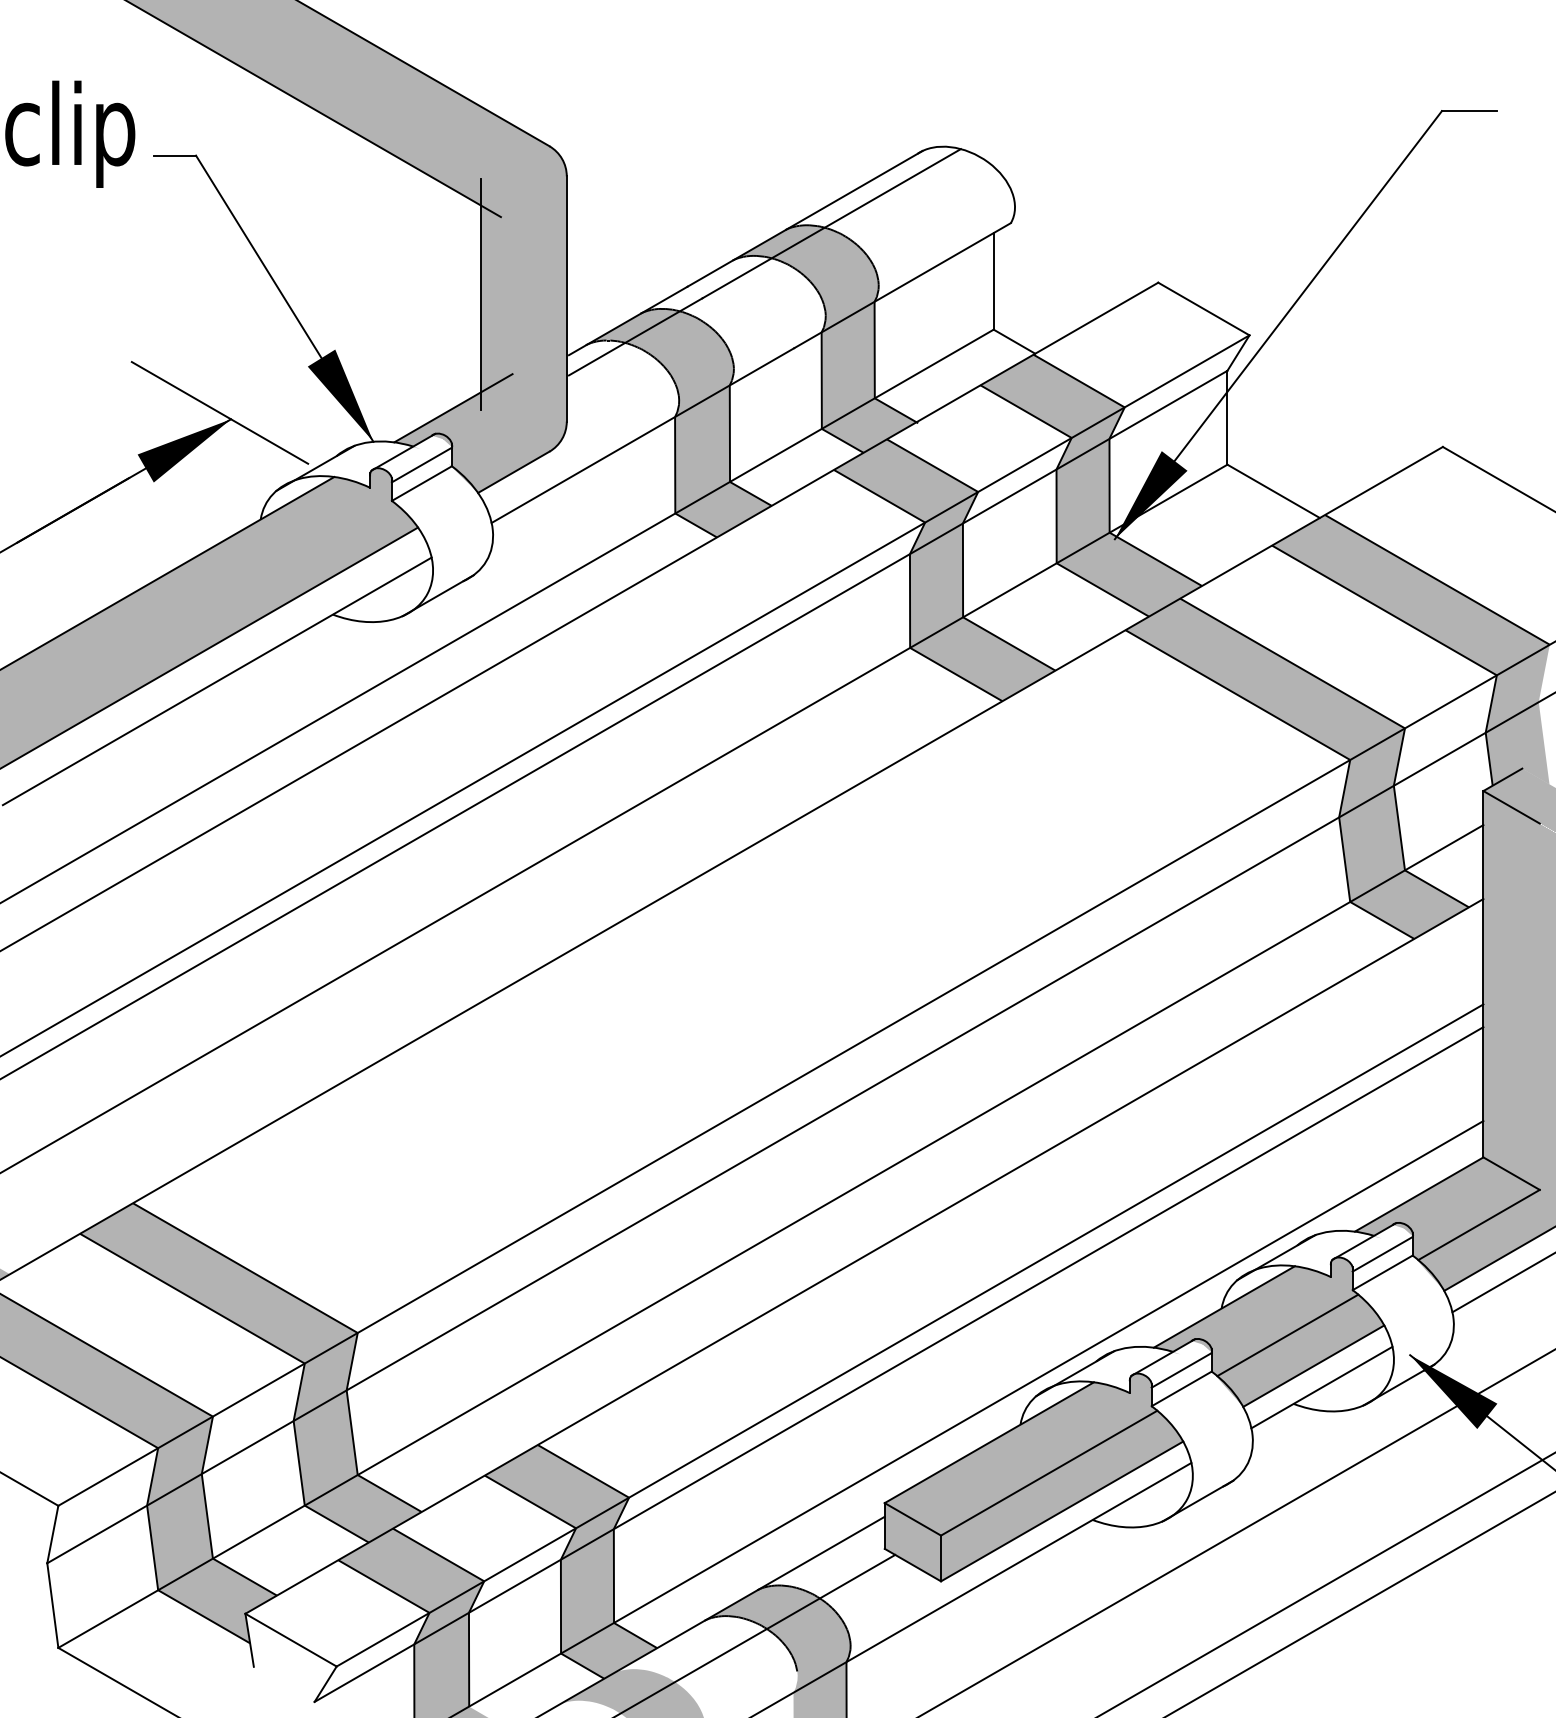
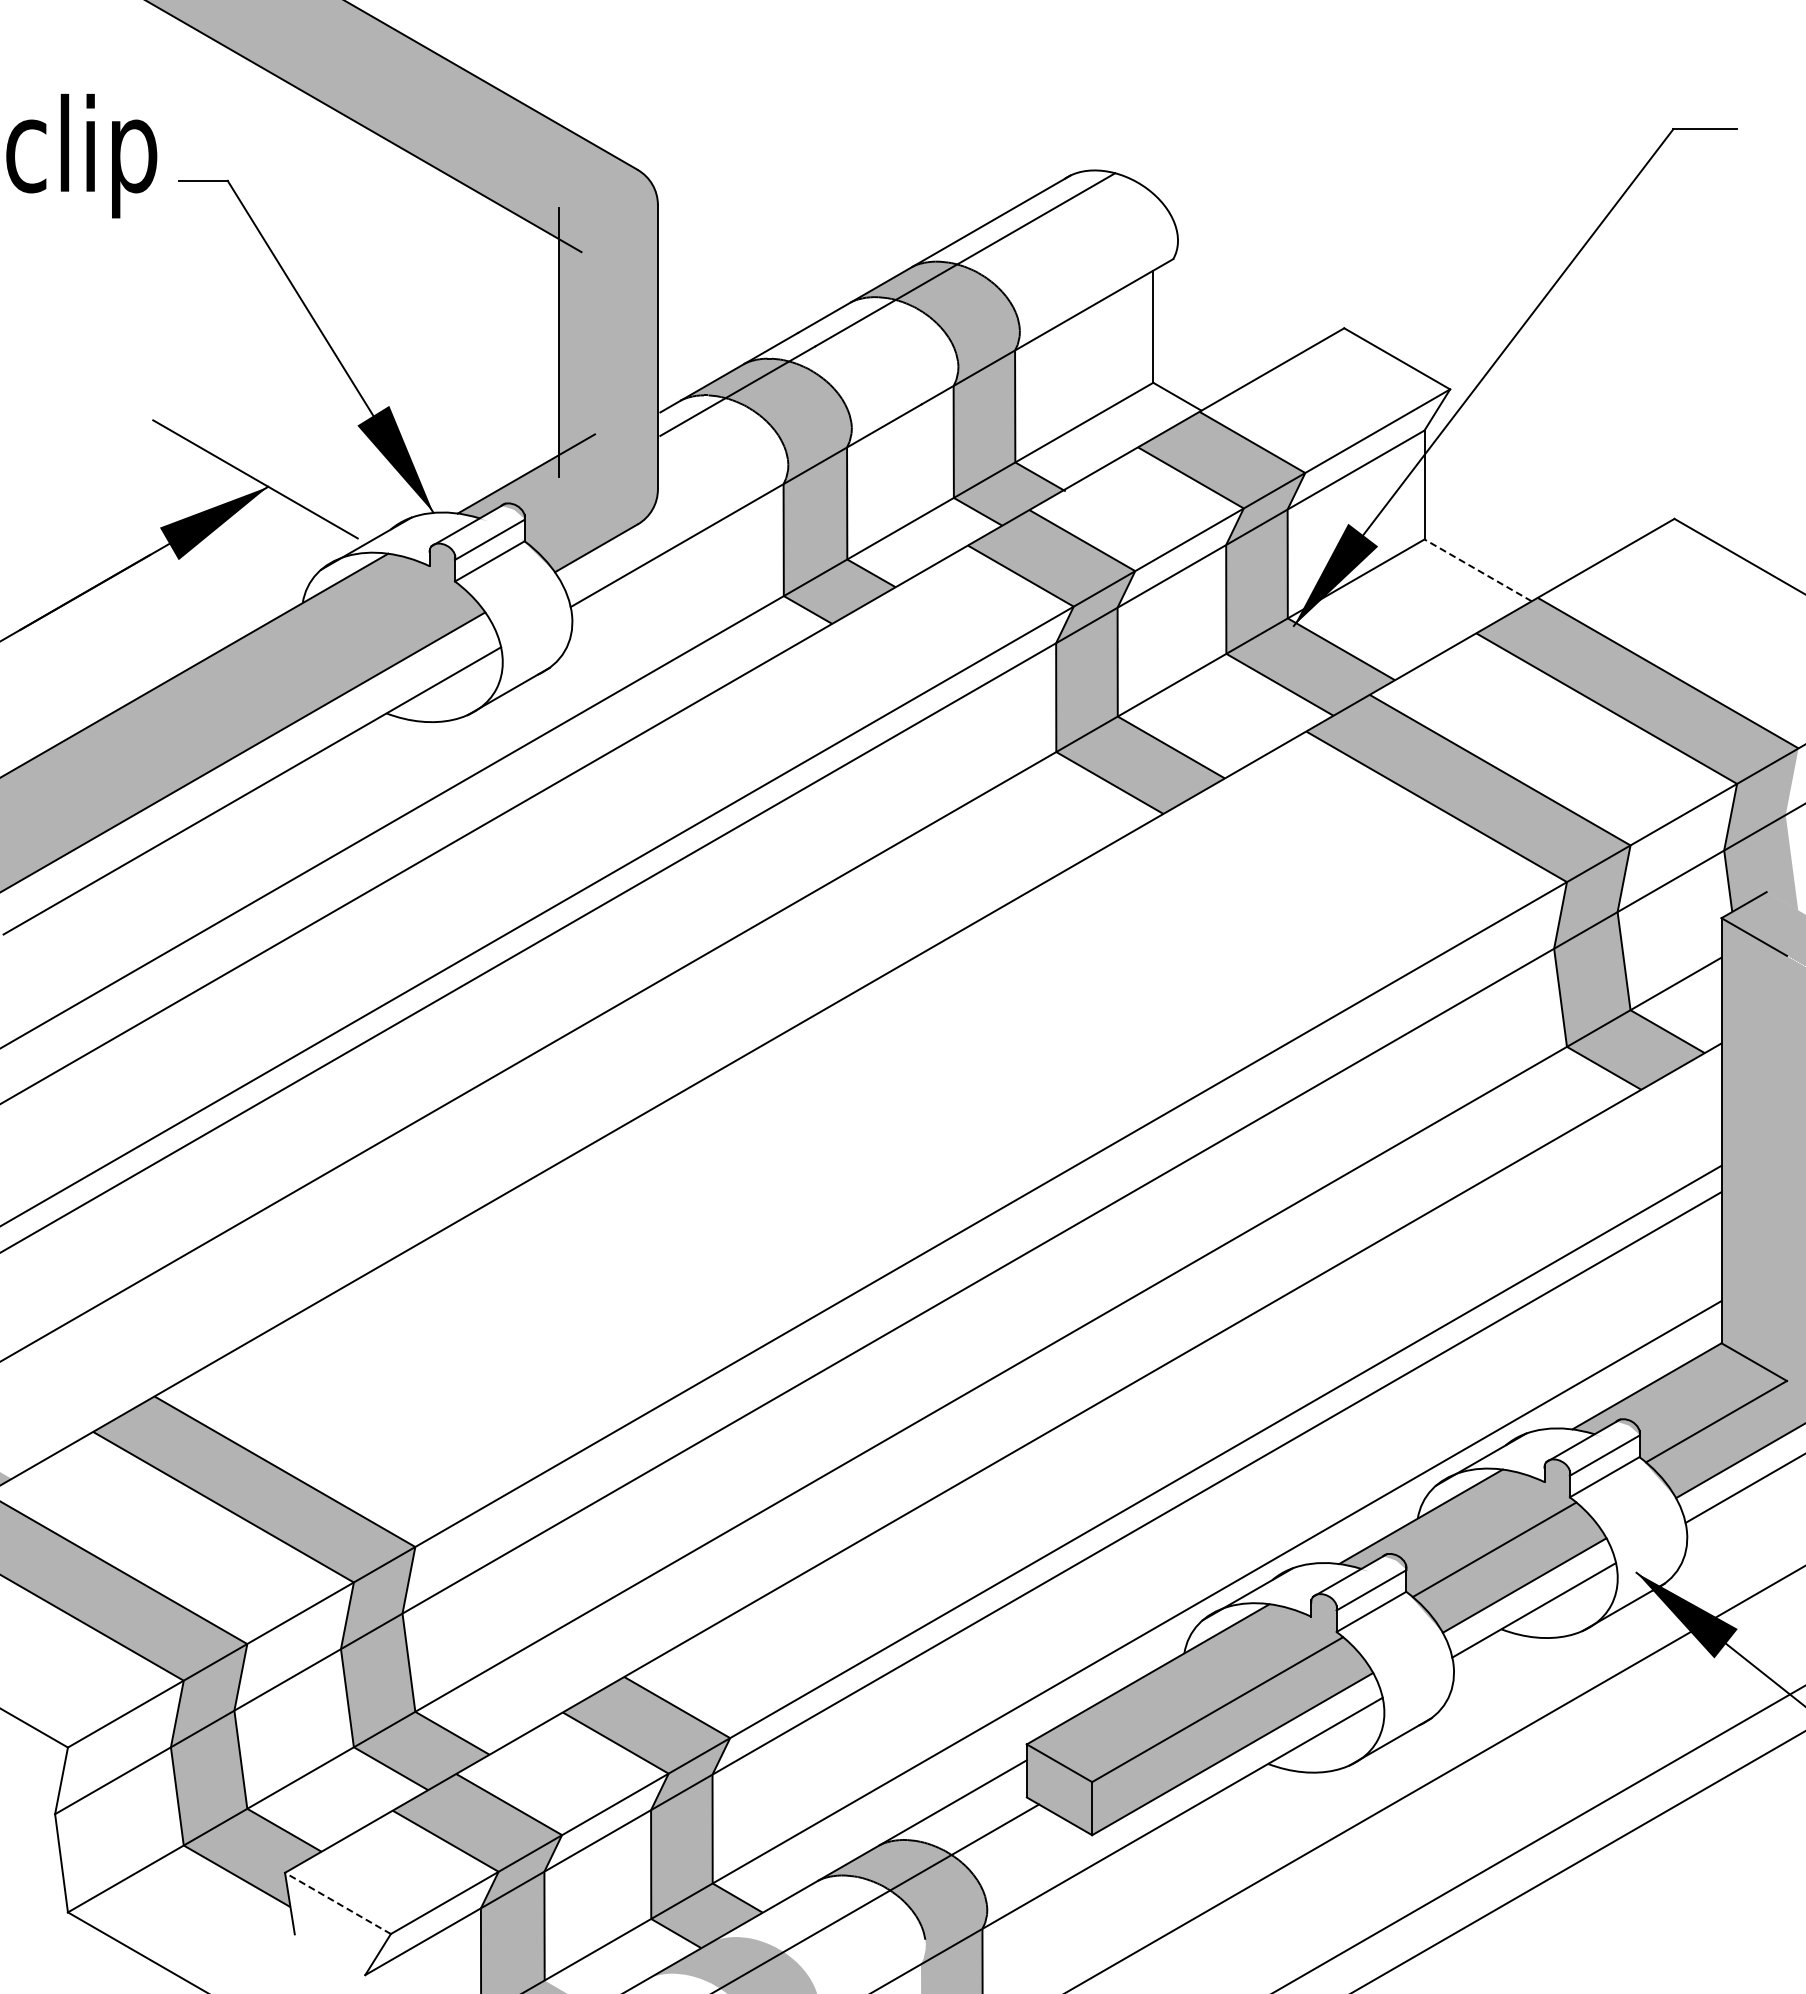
line: (1273, 491) -> (1478, 570), solid -> dashed
line: (290, 1640) -> (337, 1903), solid -> dashed

